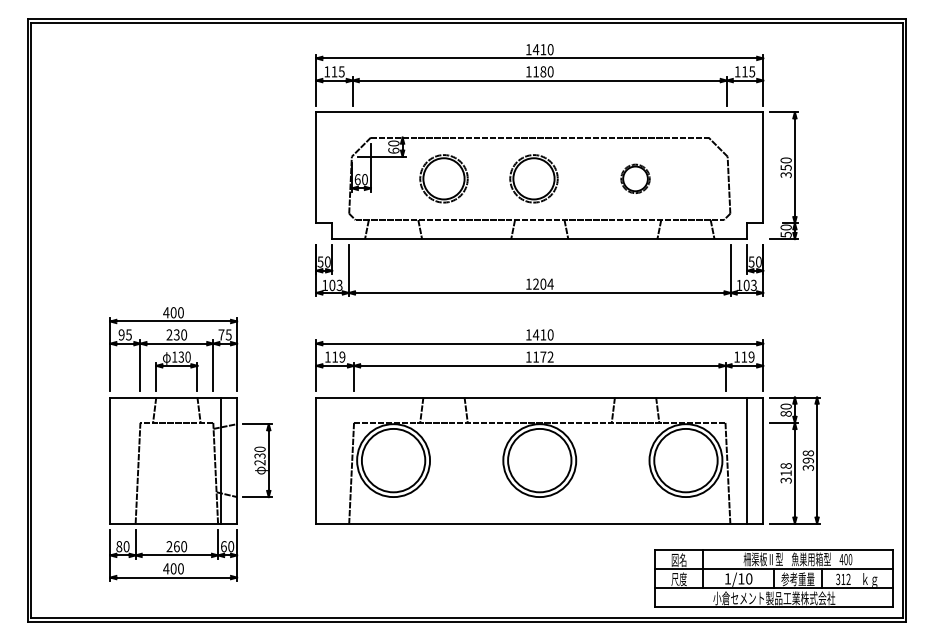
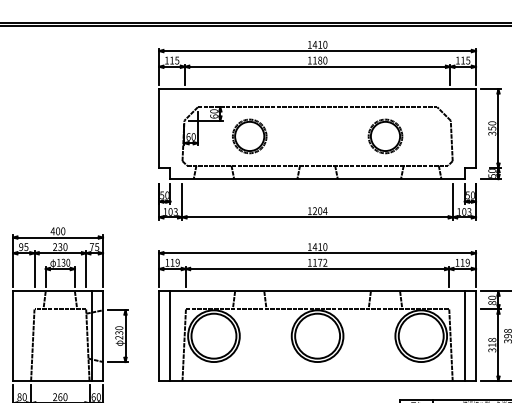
part: (533, 178) -> (313, 136), removed
part: (635, 178) -> (385, 136), size x1.67
line: (332, 460) -> (170, 336), added

